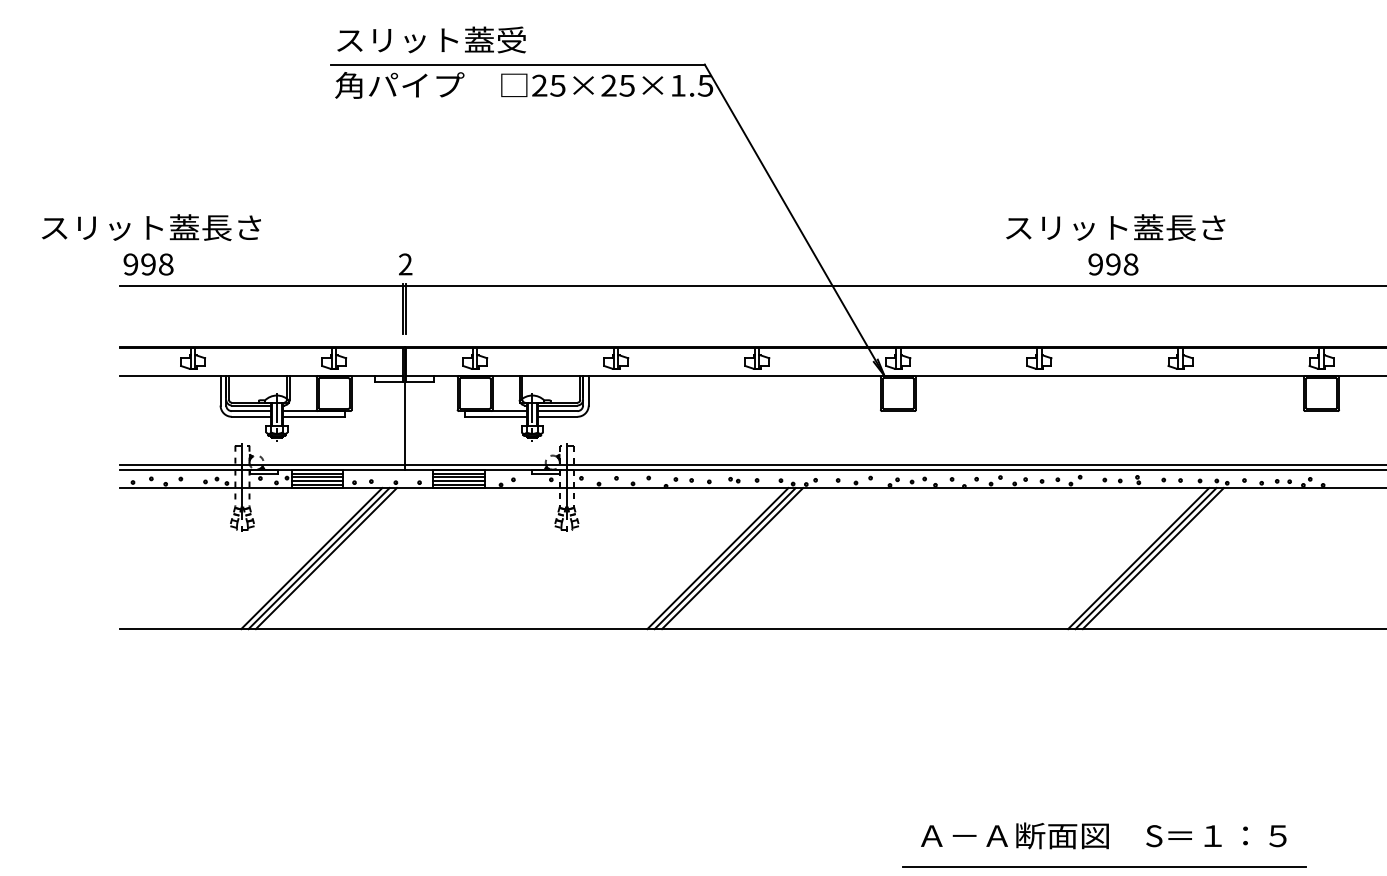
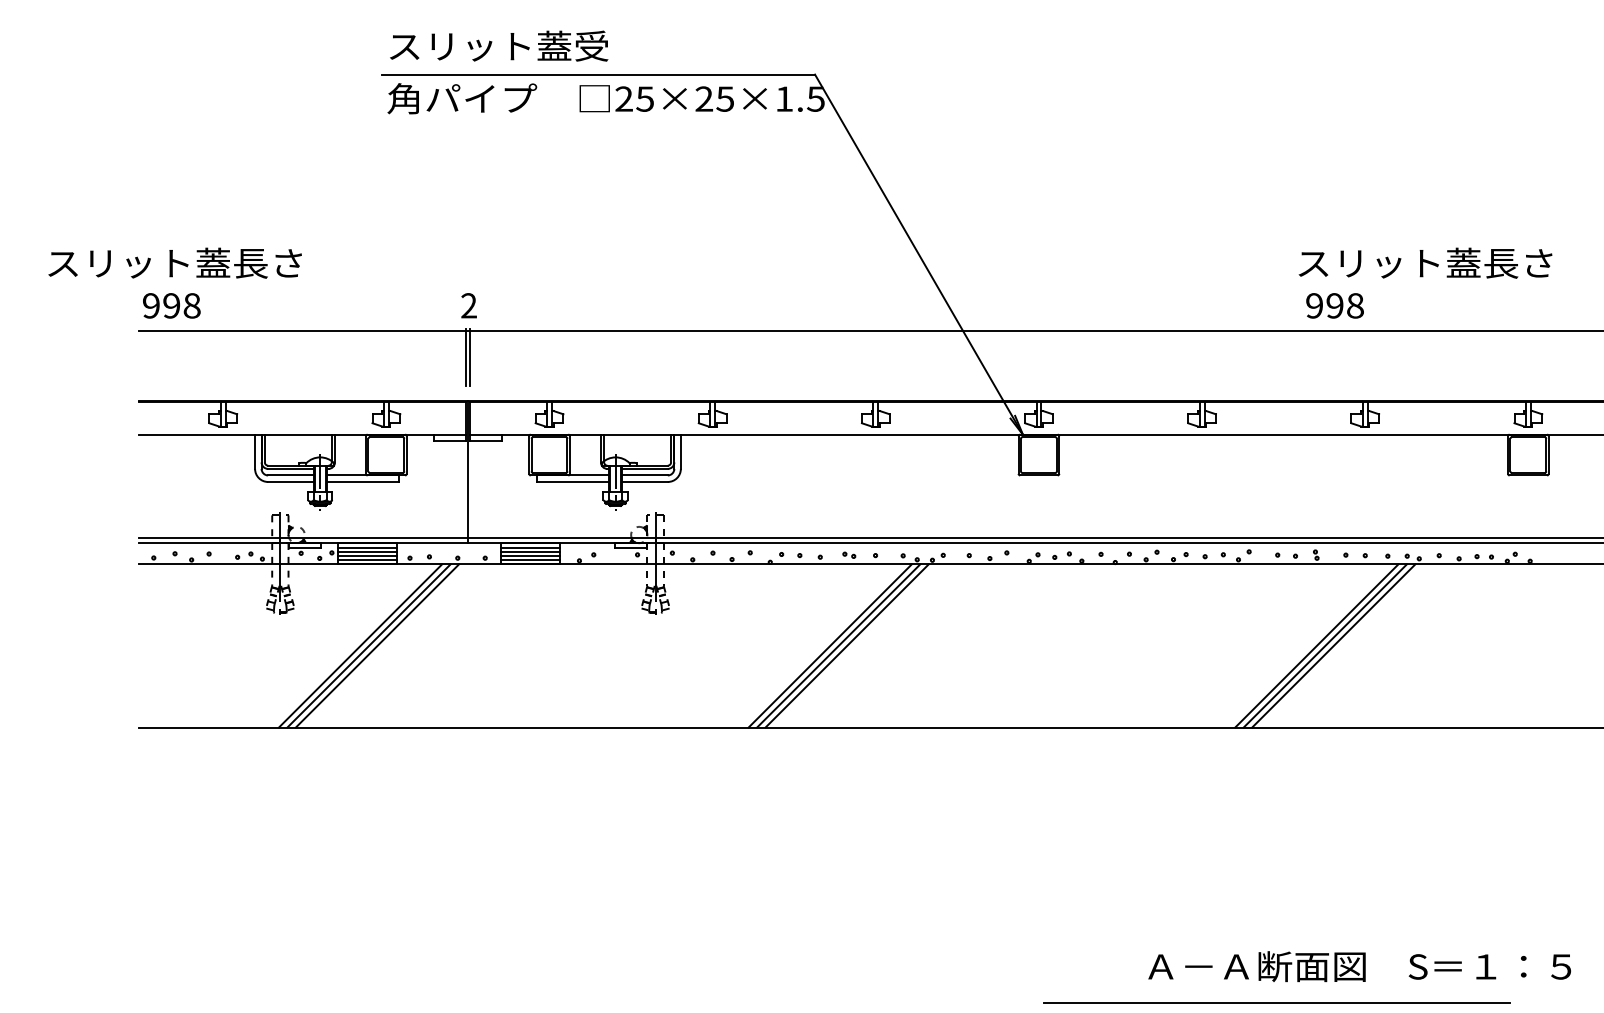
text: (1115, 227) -> (1425, 263), moved
text: (1113, 264) -> (1335, 305), moved
text: (1103, 835) -> (1359, 966), moved

